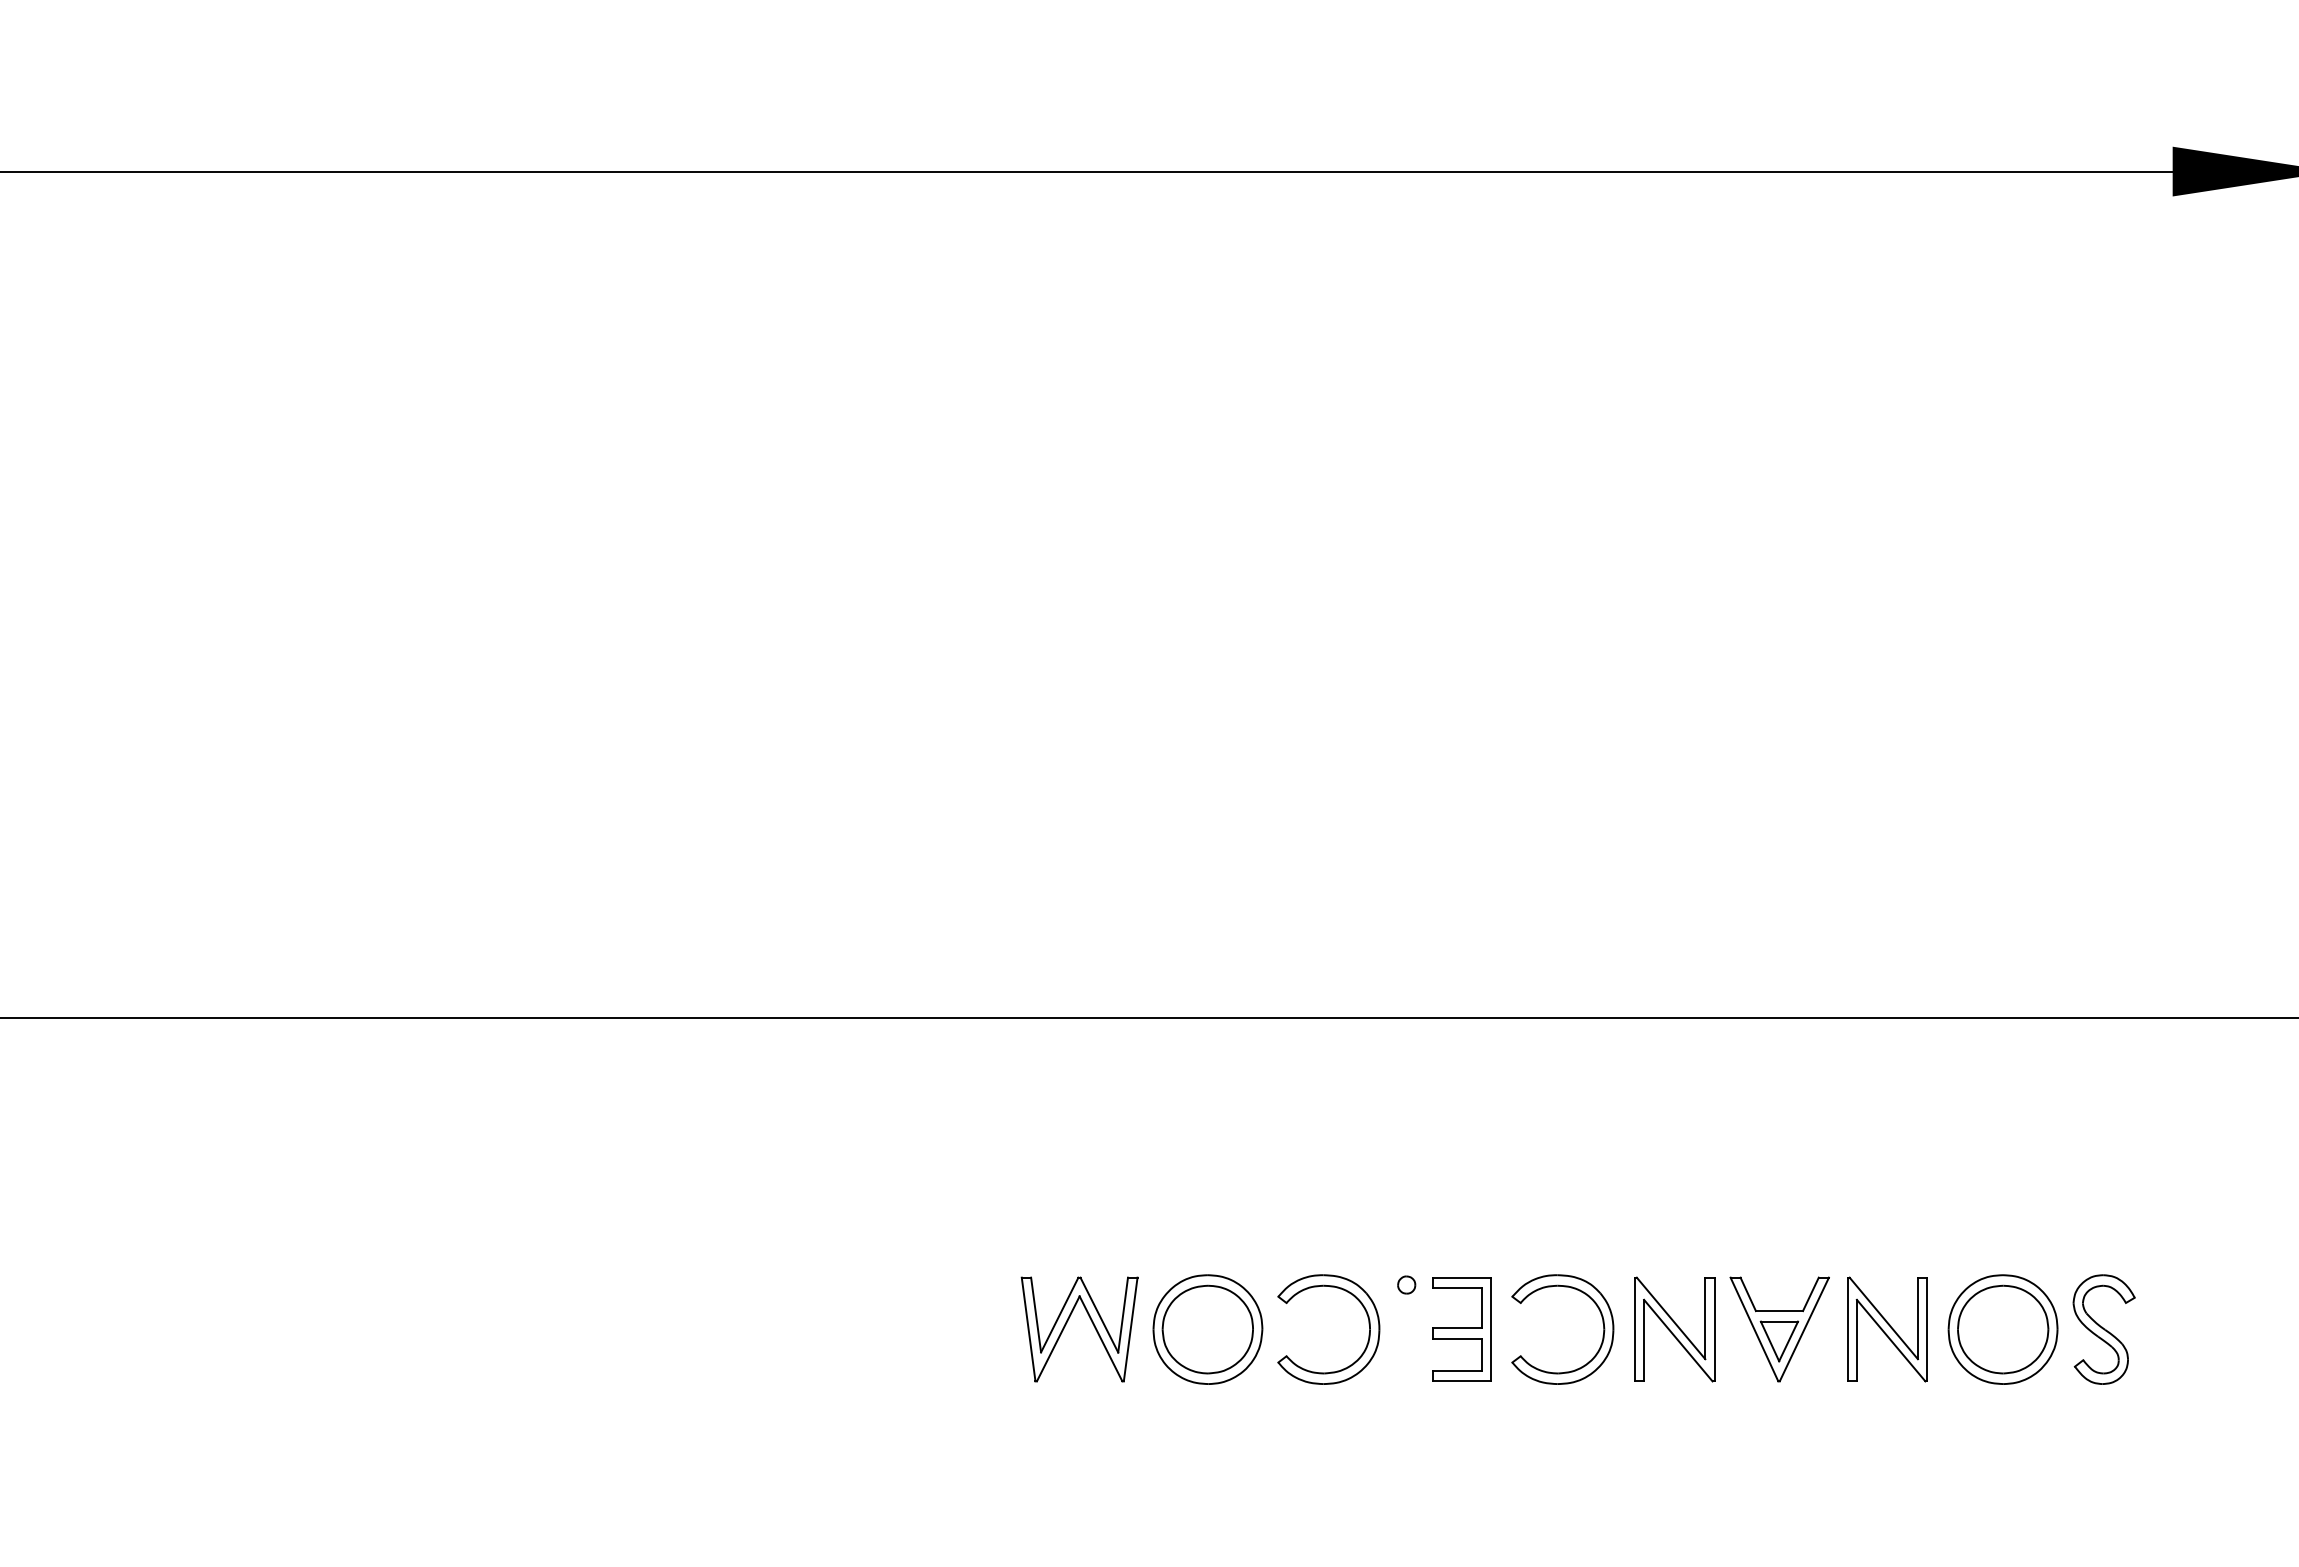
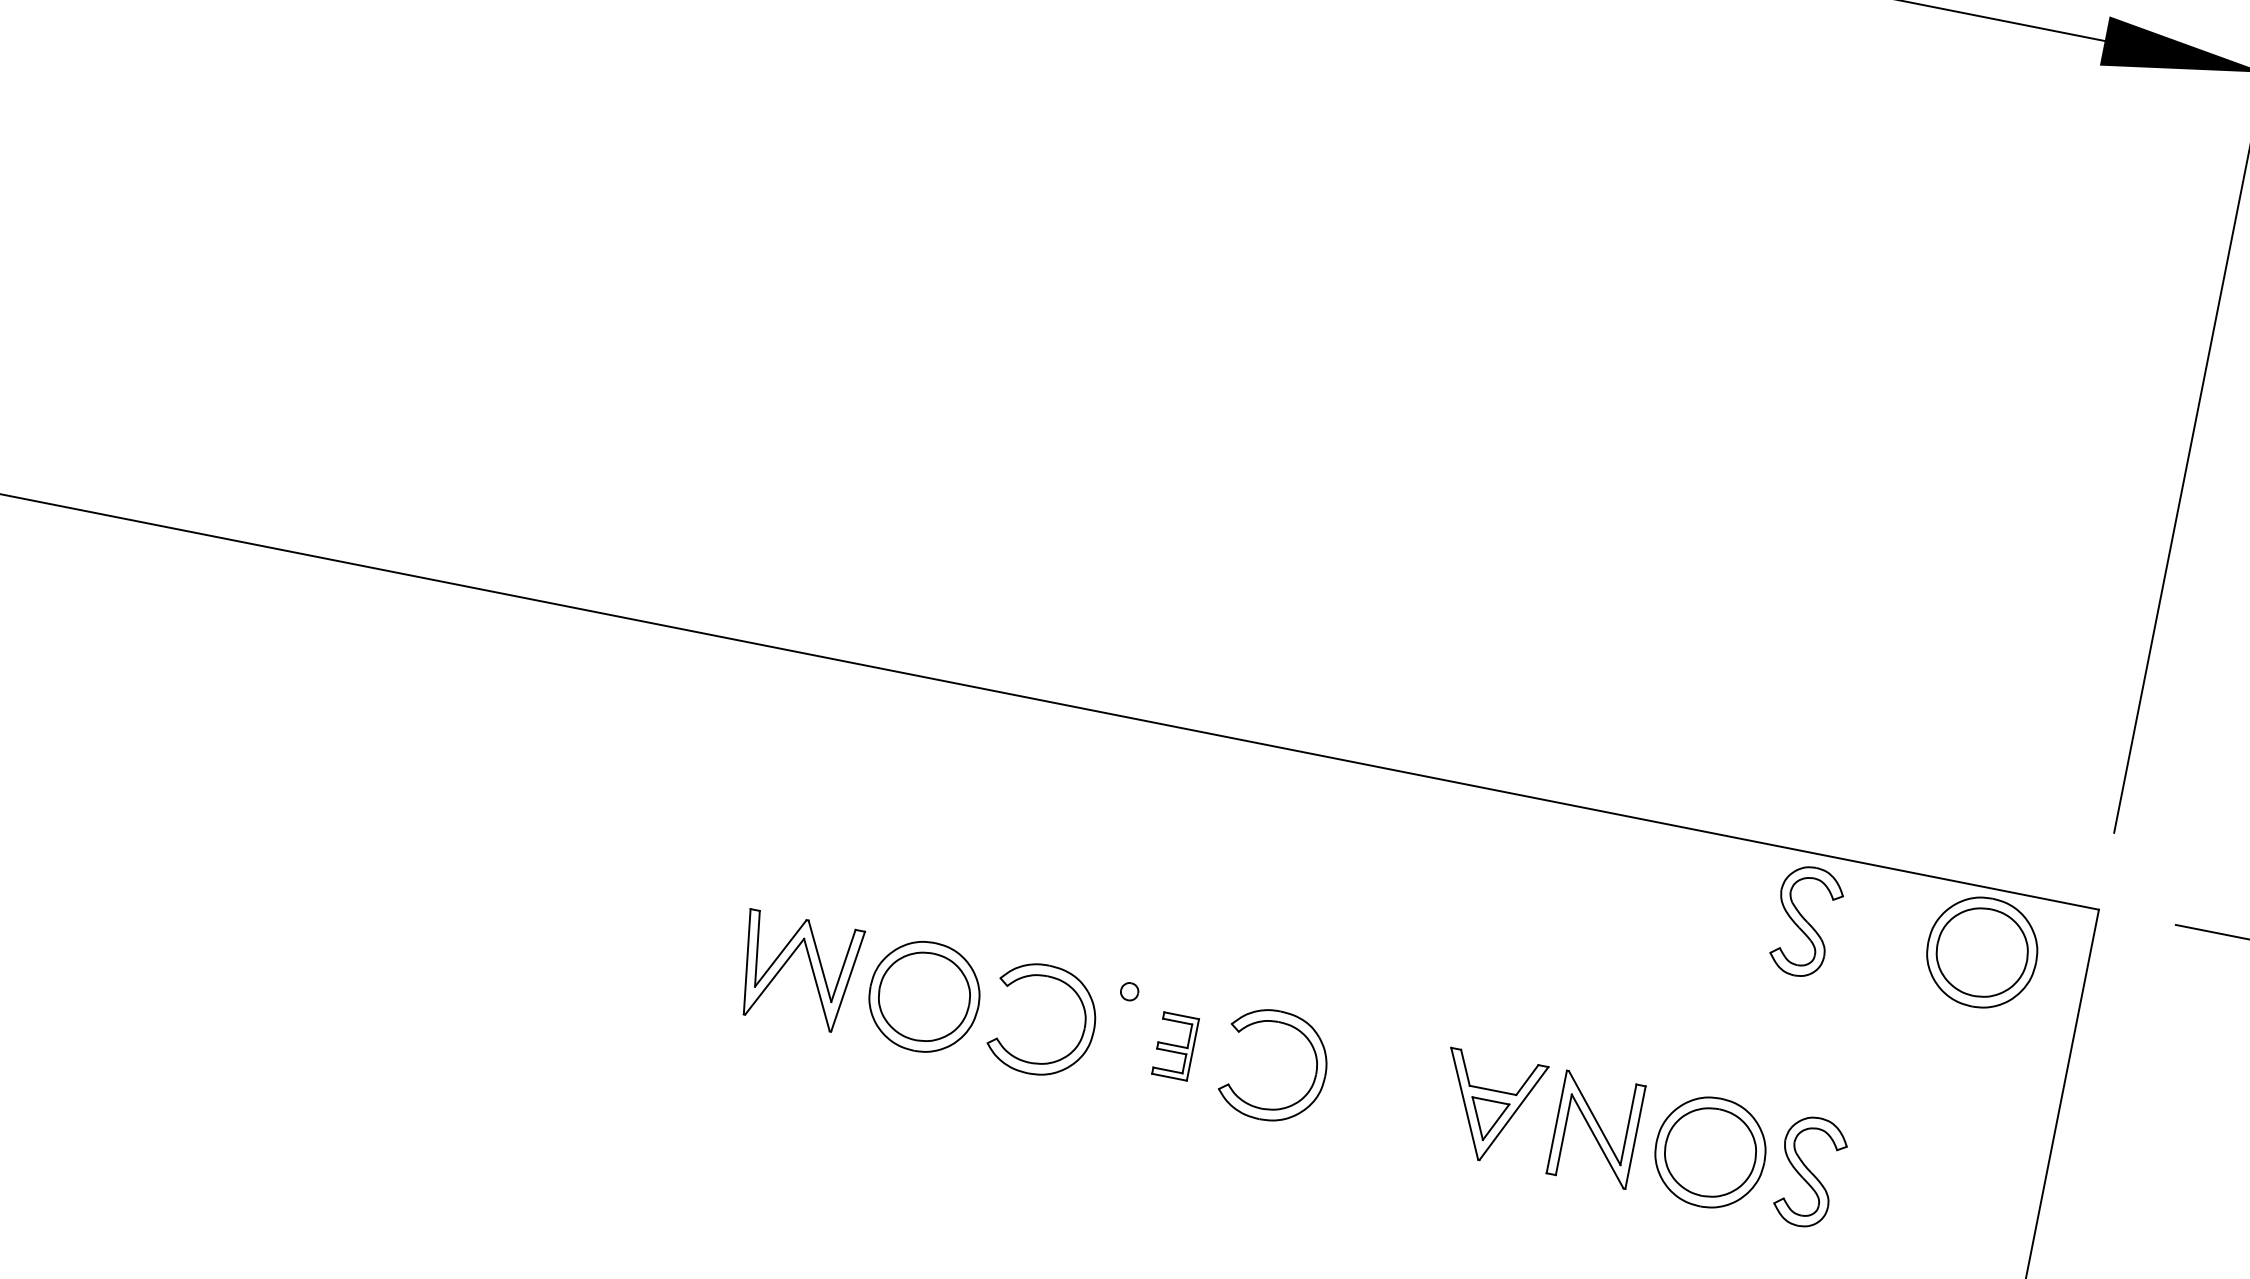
part: (2228, 1082) -> (1981, 952), added
part: (2051, 1086) -> (1805, 921), added
part: (1461, 1329) -> (1175, 1046), size x0.6
part: (1674, 1329) -> (1385, 1088), removed

